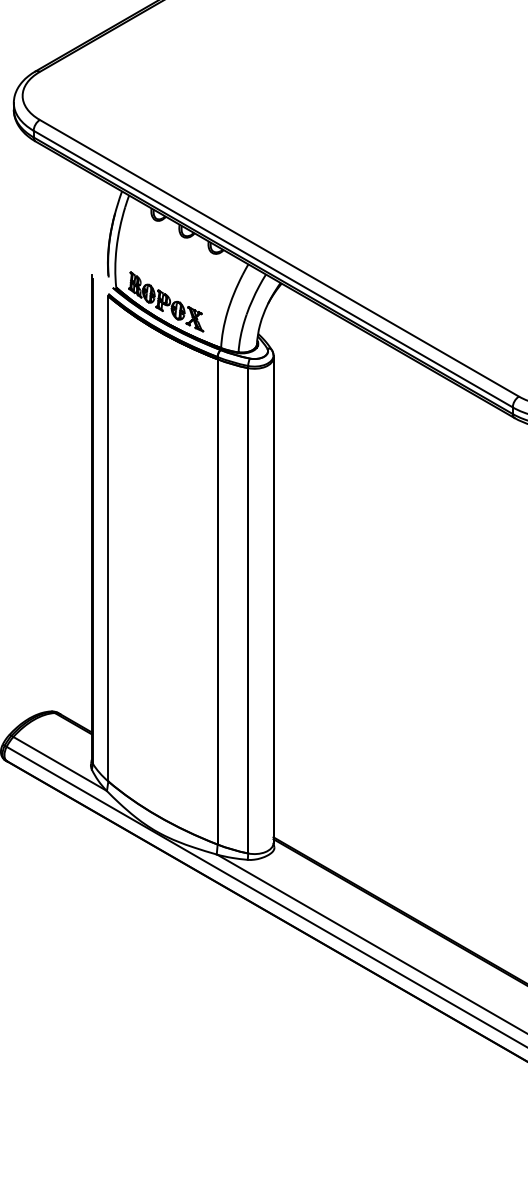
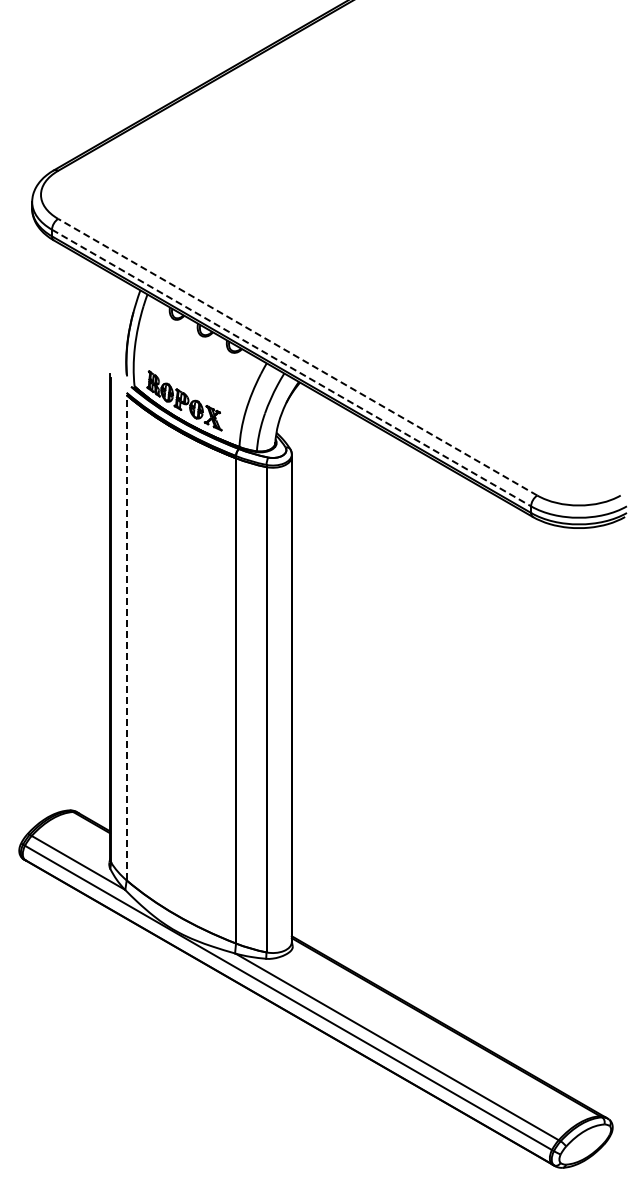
line: (279, 258) -> (297, 357), solid -> dashed
line: (273, 269) -> (291, 368), solid -> dashed
line: (108, 538) -> (126, 637), solid -> dashed

